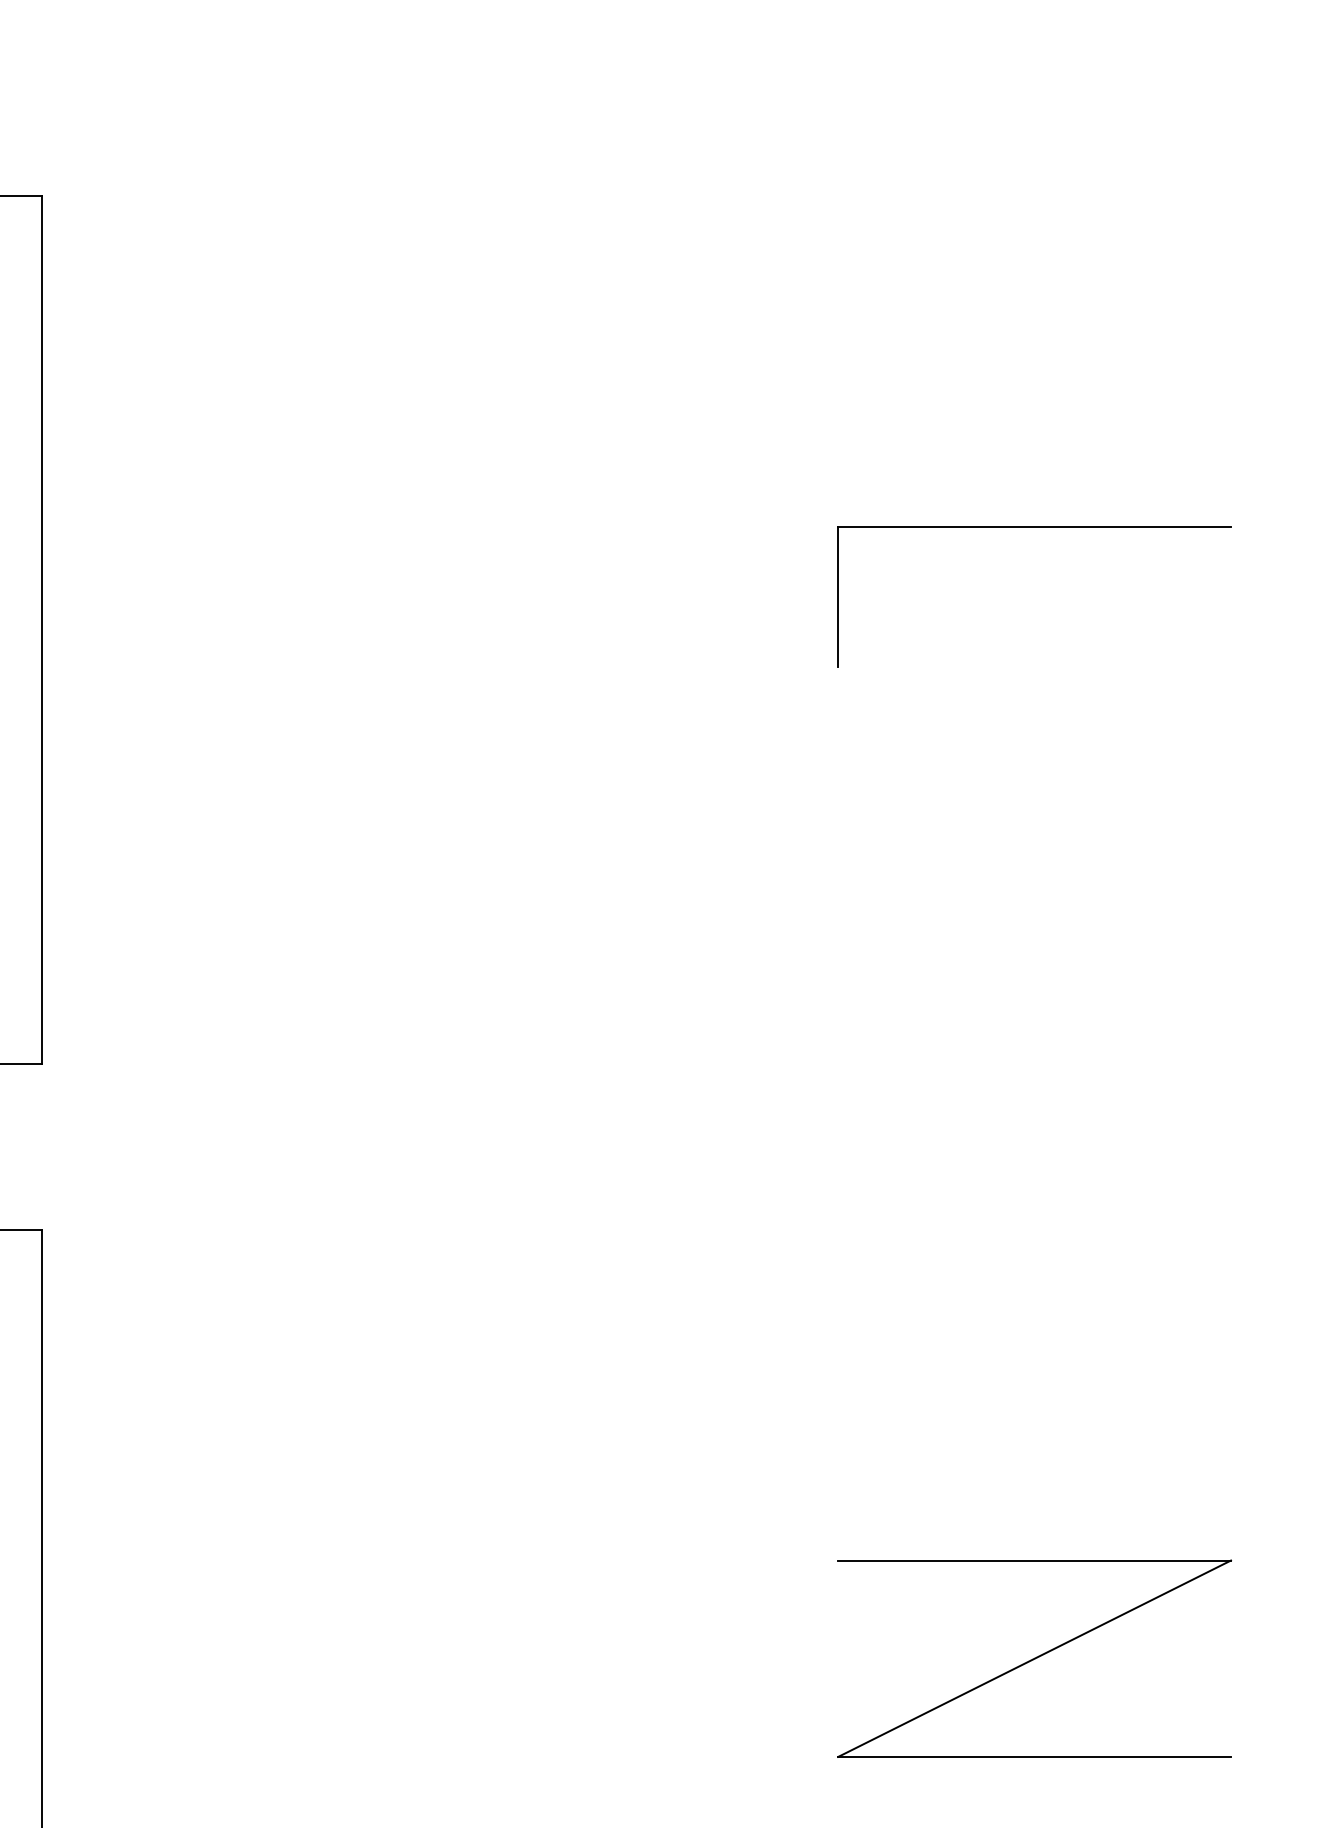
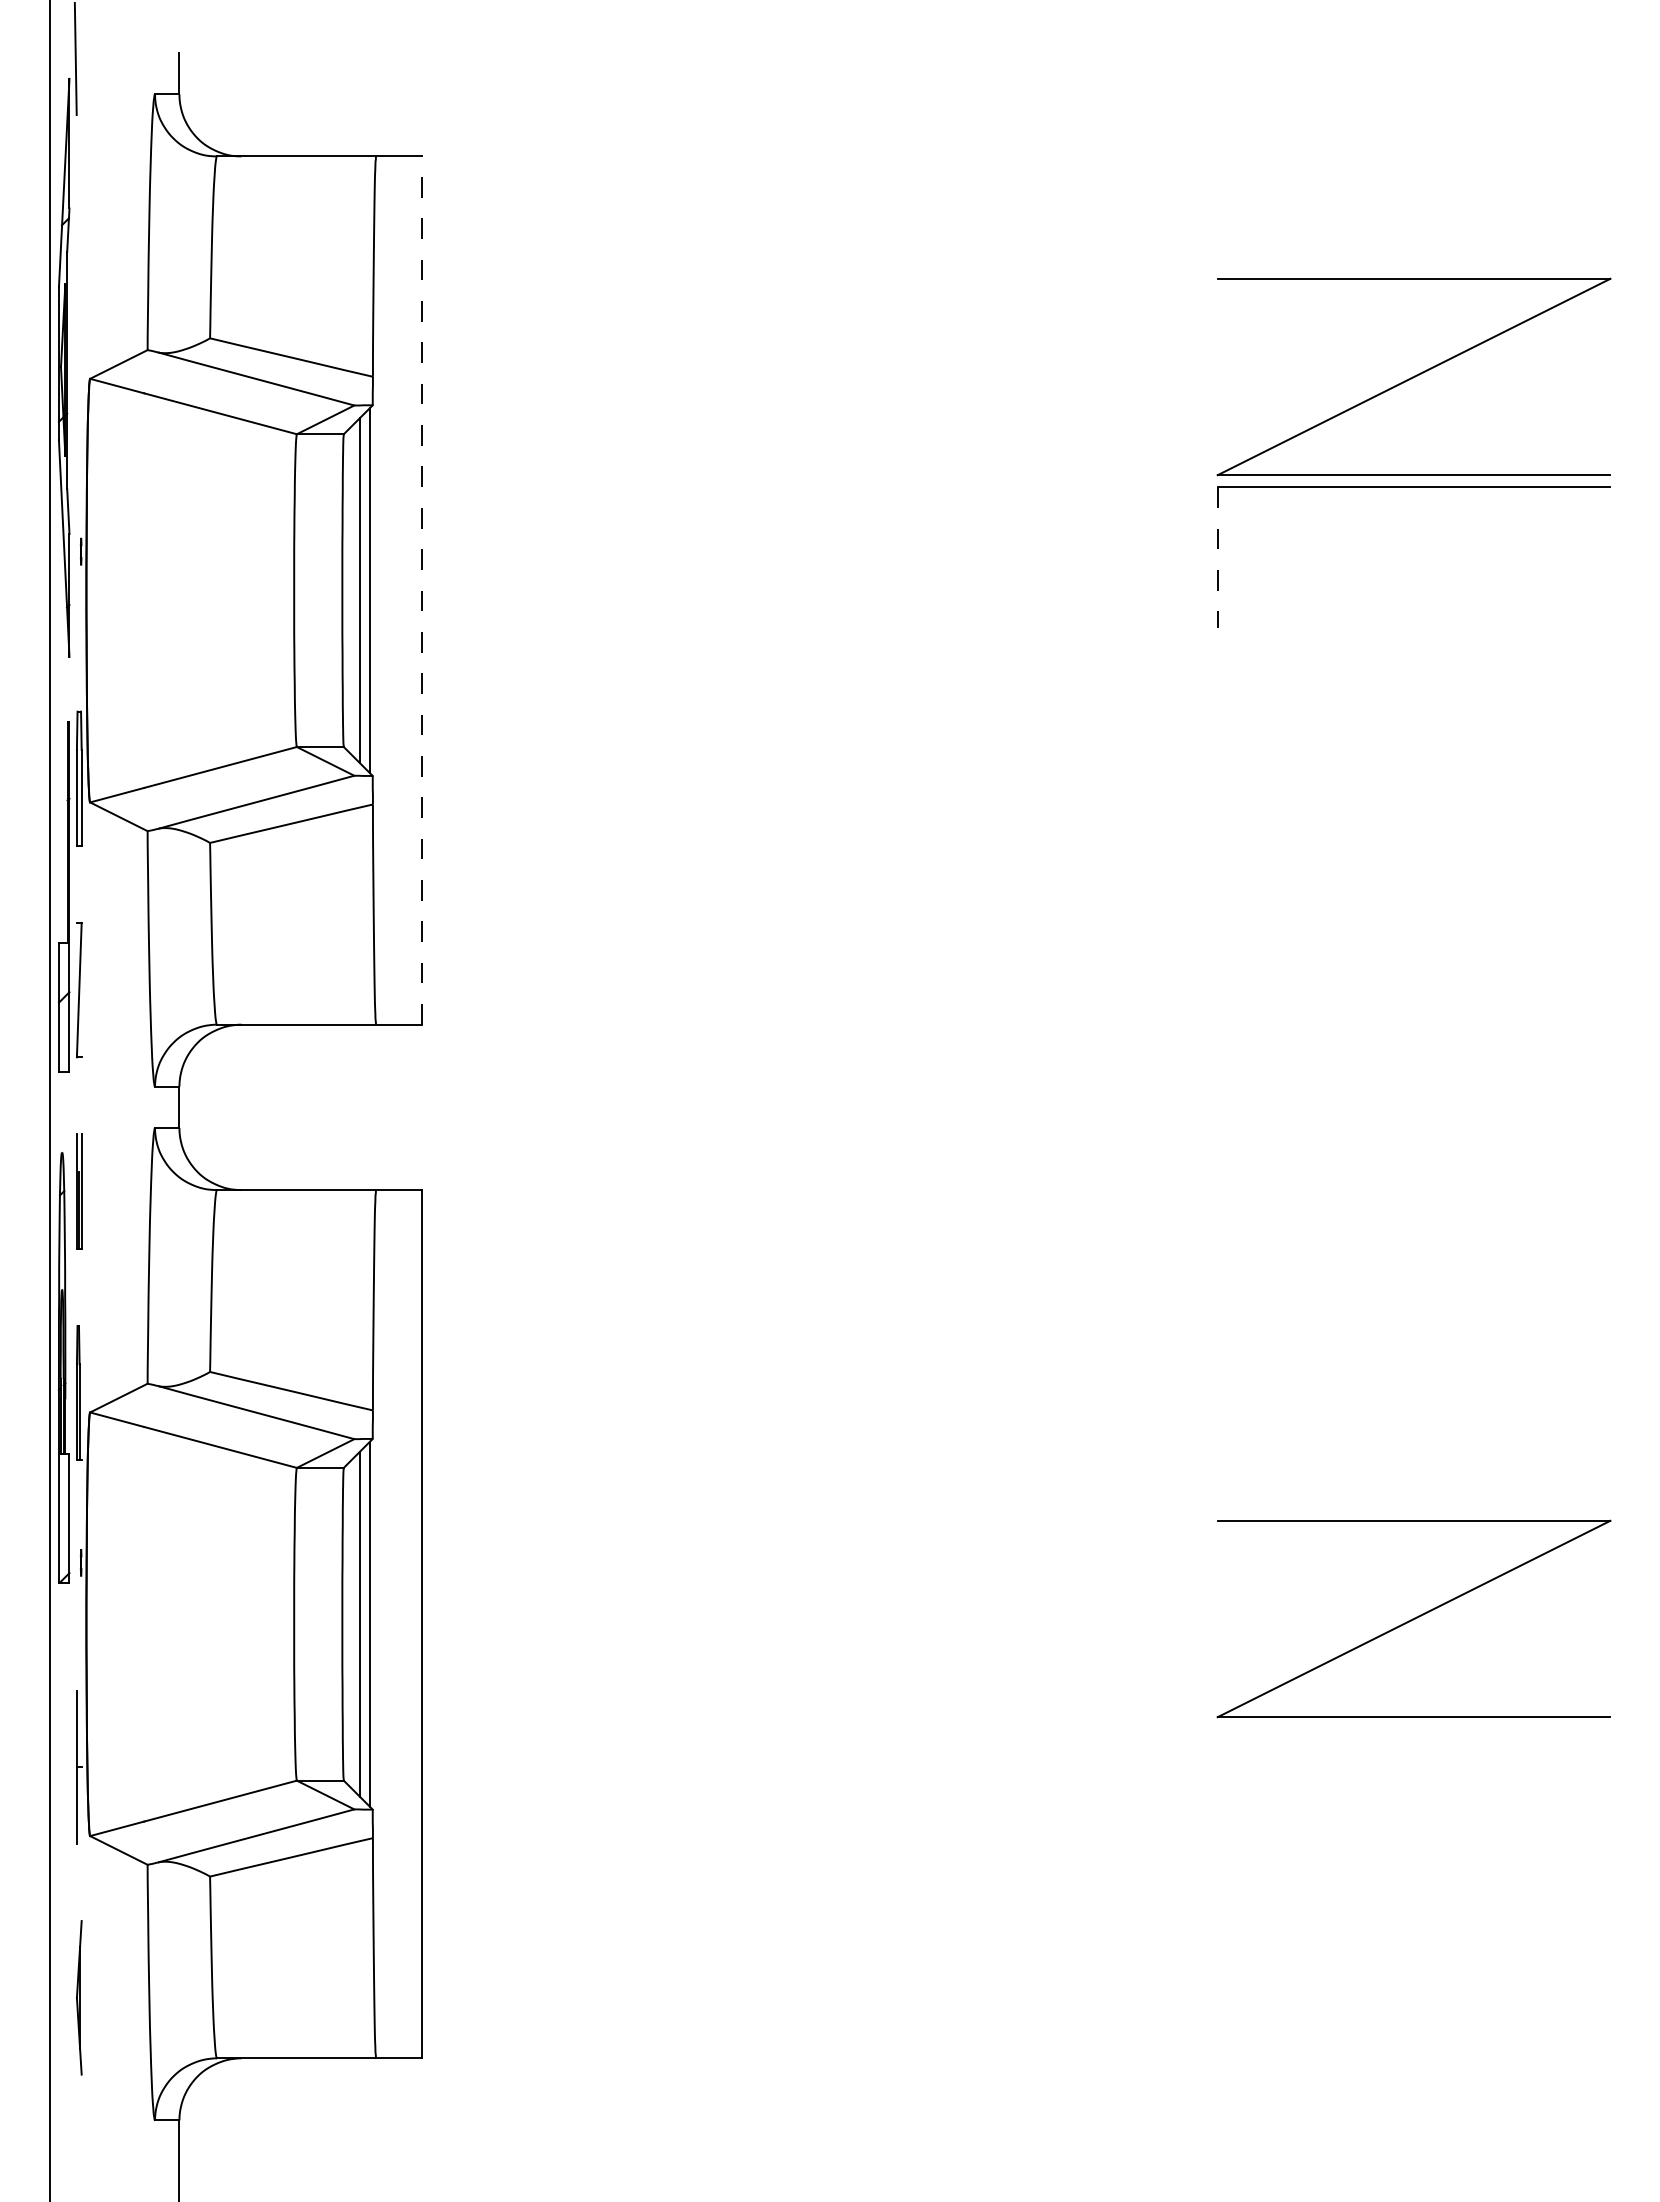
part: (1034, 416) -> (1413, 376), added
line: (838, 597) -> (1217, 557), solid -> dashed
line: (42, 630) -> (421, 590), solid -> dashed

